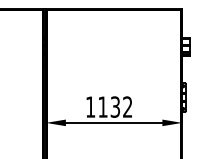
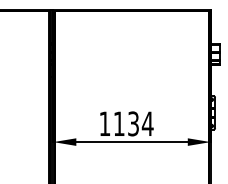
text: (127, 106) -> (147, 123), 1132 -> 1134

